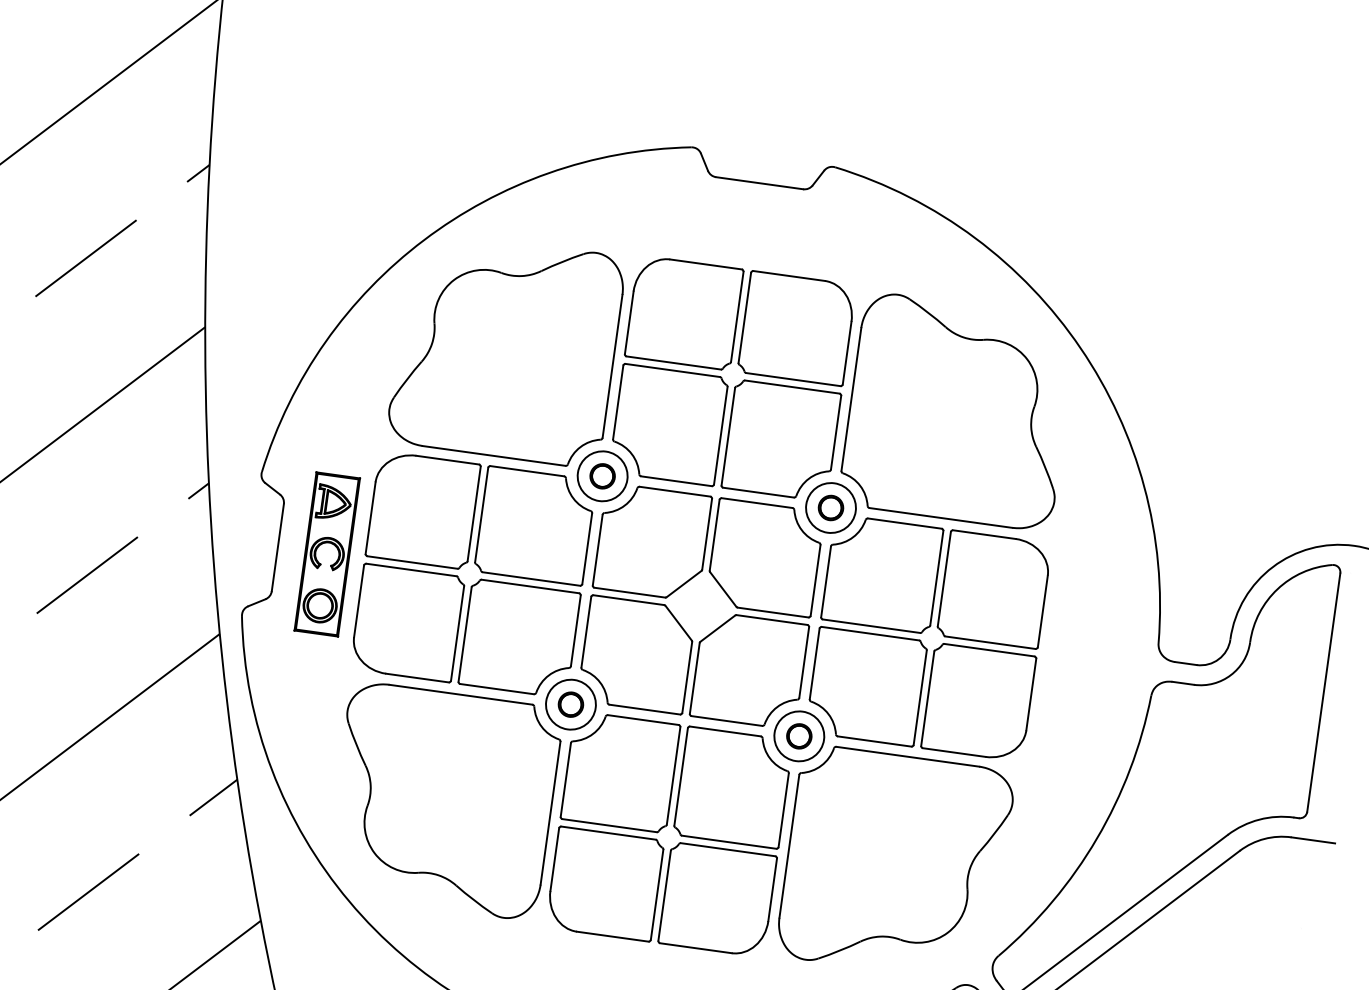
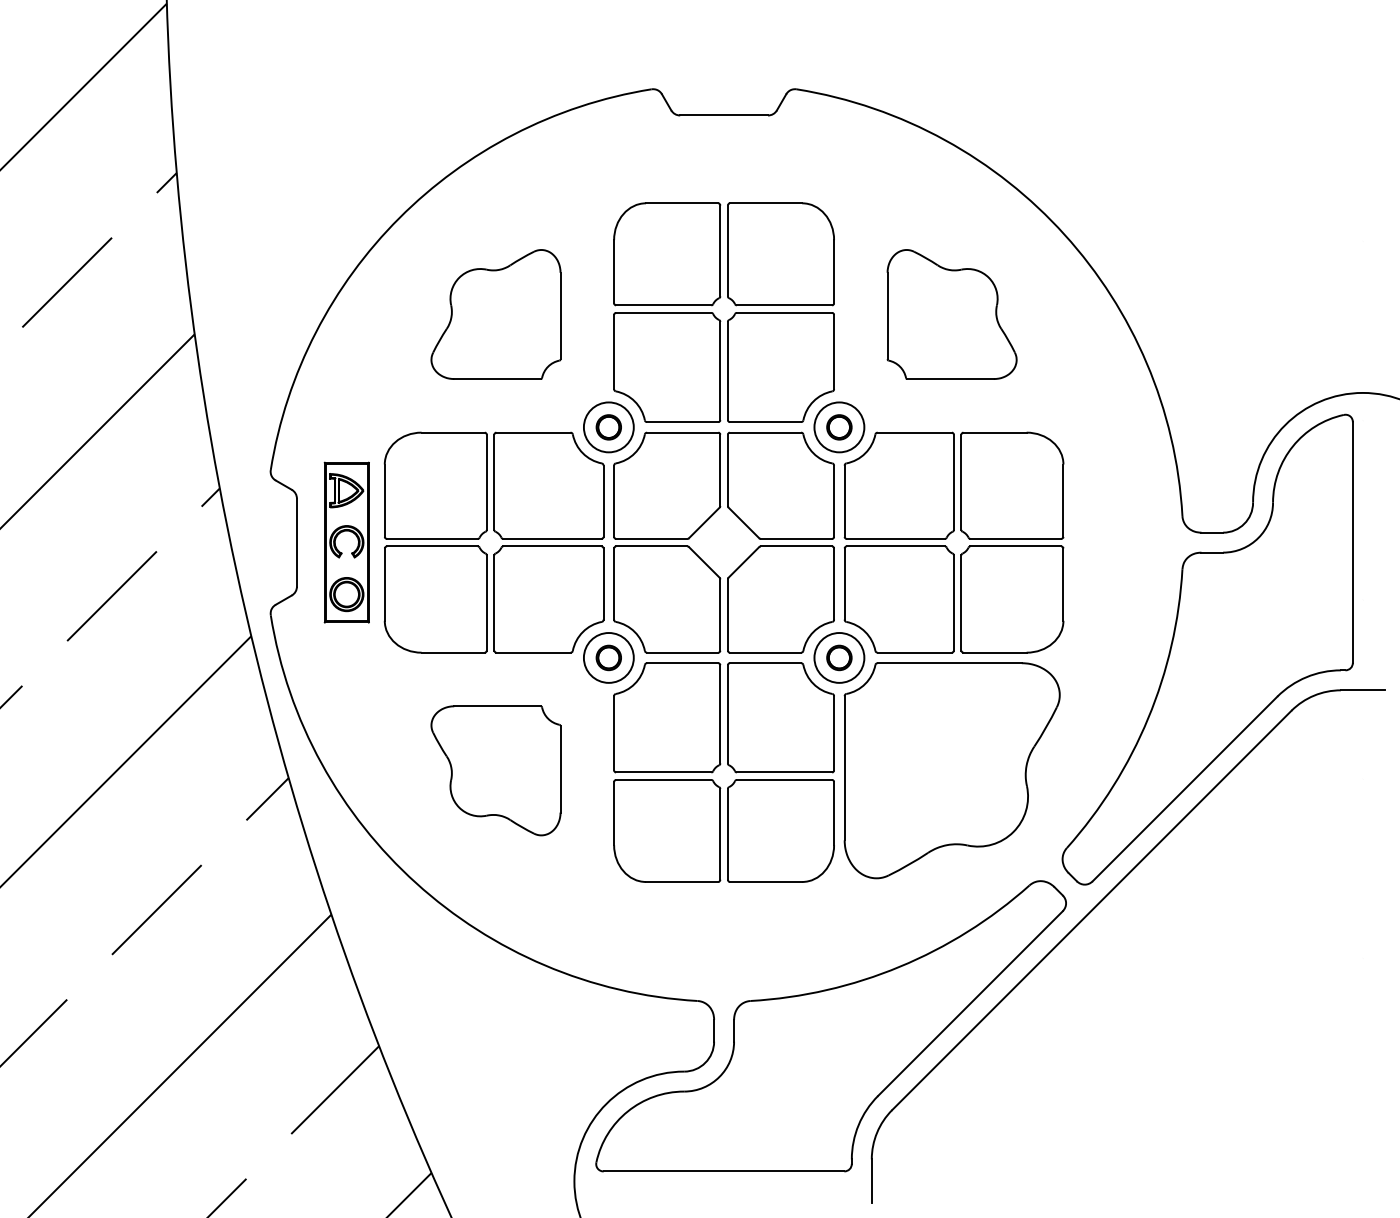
part: (505, 348) -> (495, 314), size x0.6
part: (957, 411) -> (951, 314), size x0.6
part: (443, 800) -> (495, 770), size x0.6

